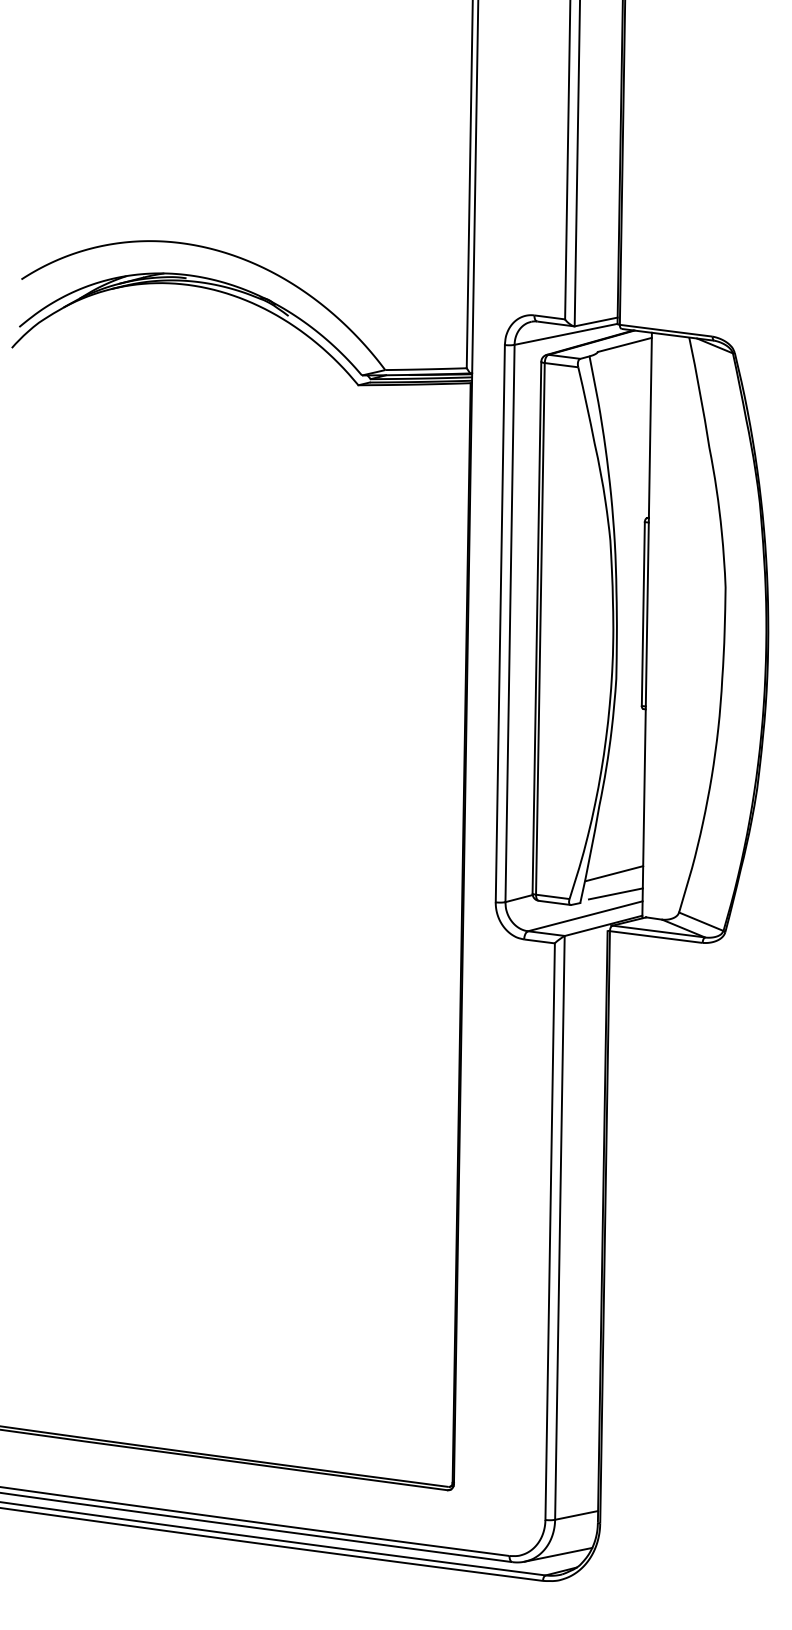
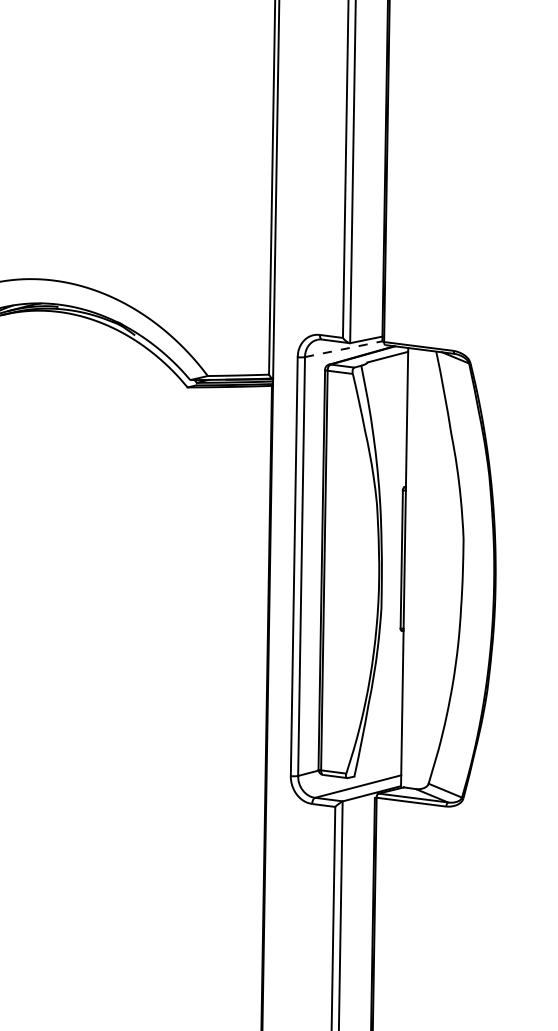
line: (566, 334) -> (344, 349), solid -> dashed
line: (614, 873) -> (380, 754), removed
line: (615, 893) -> (380, 769), removed

